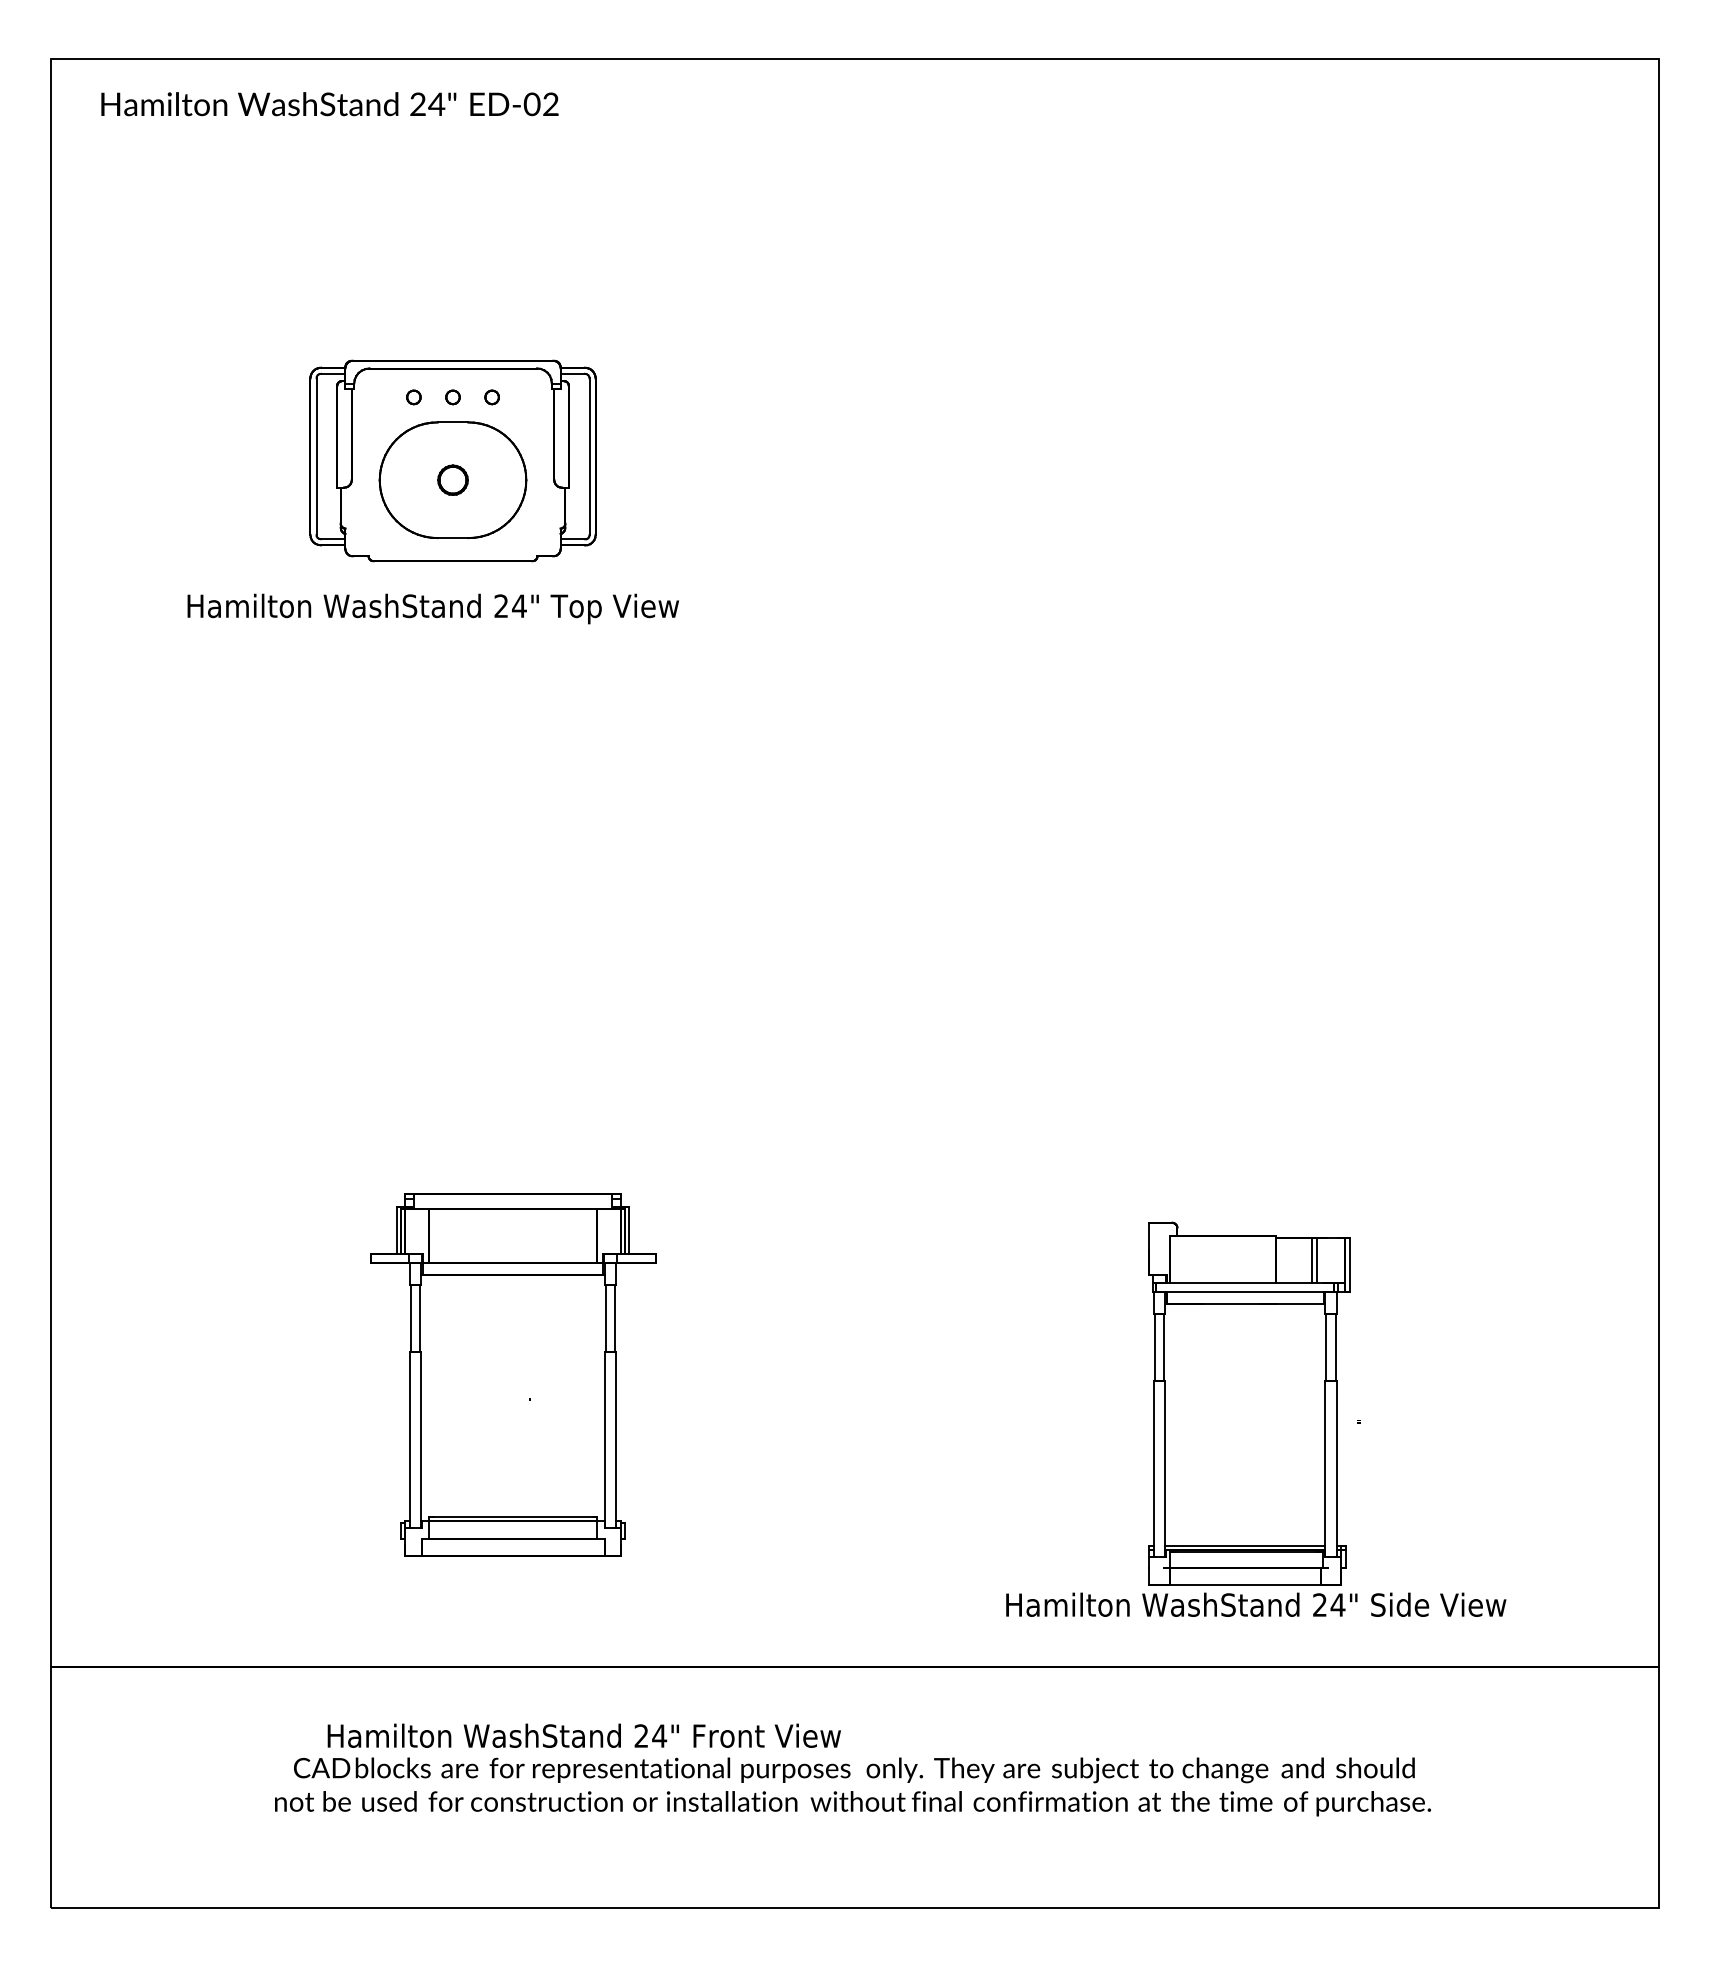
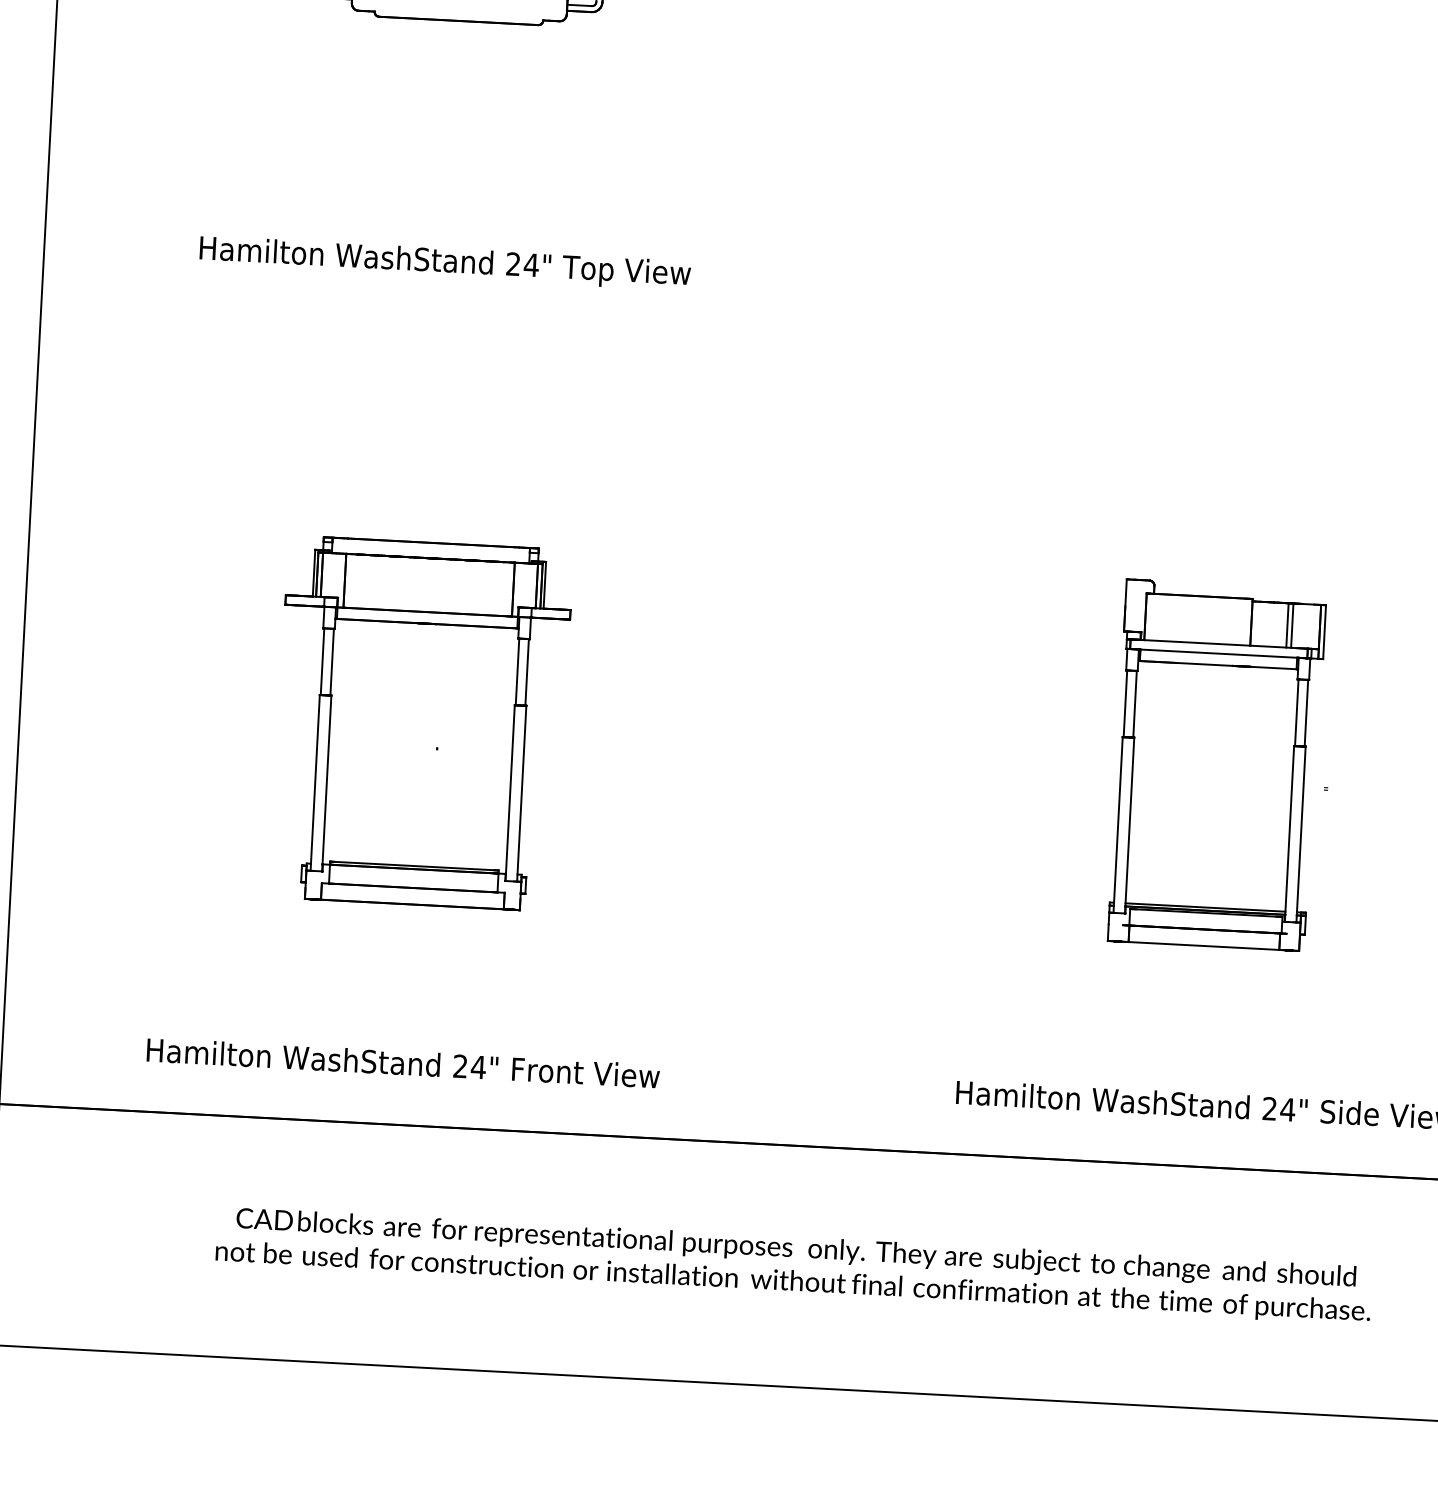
text: (432, 608) -> (444, 262), moved
part: (513, 1374) -> (422, 723), moved
part: (1254, 1403) -> (1222, 765), moved
text: (583, 1735) -> (402, 1062), moved

